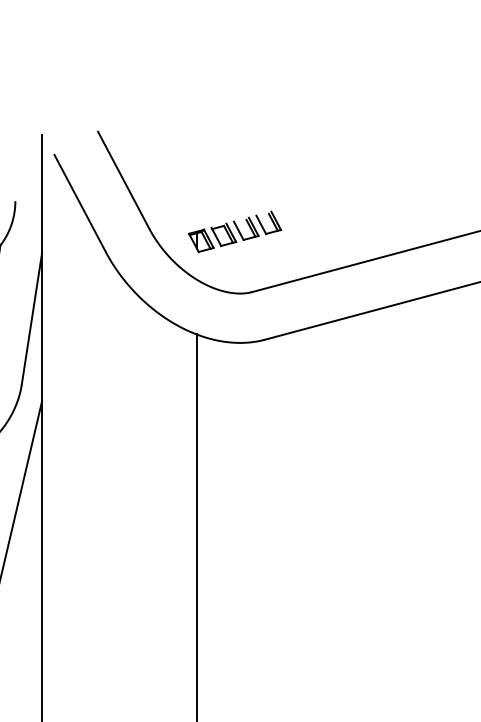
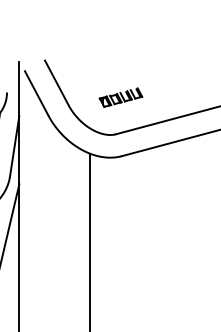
part: (233, 231) -> (120, 97), moved

